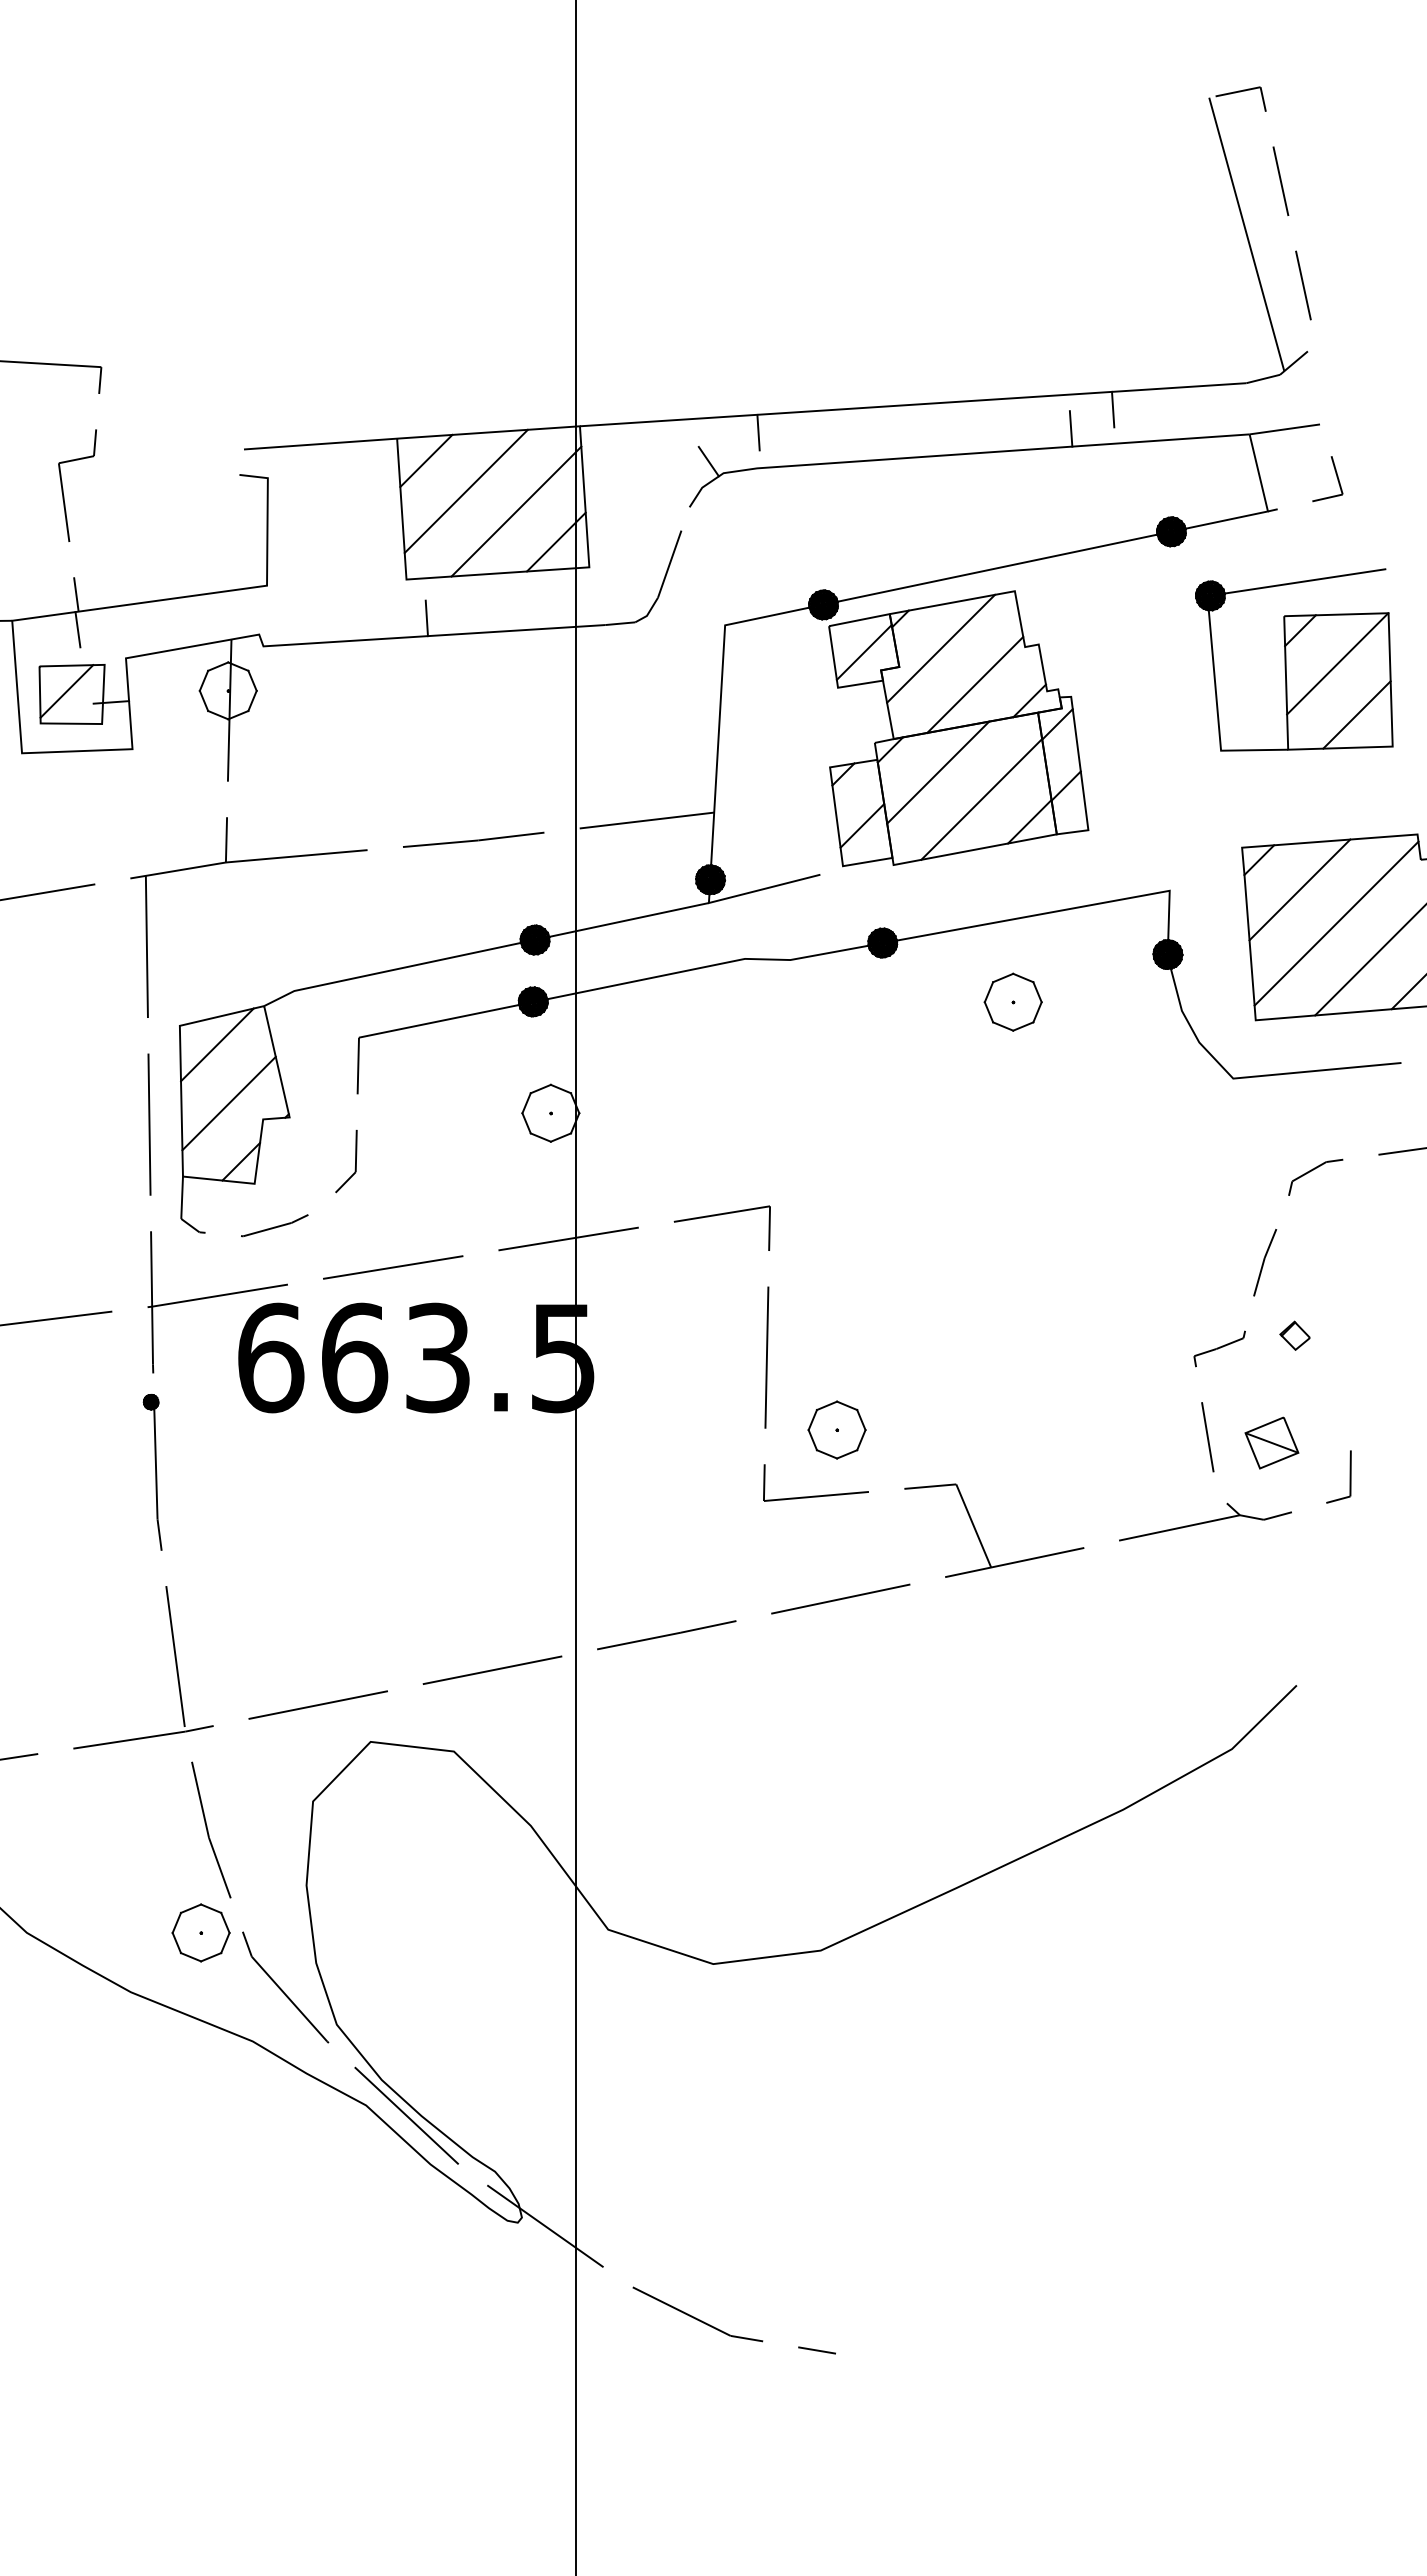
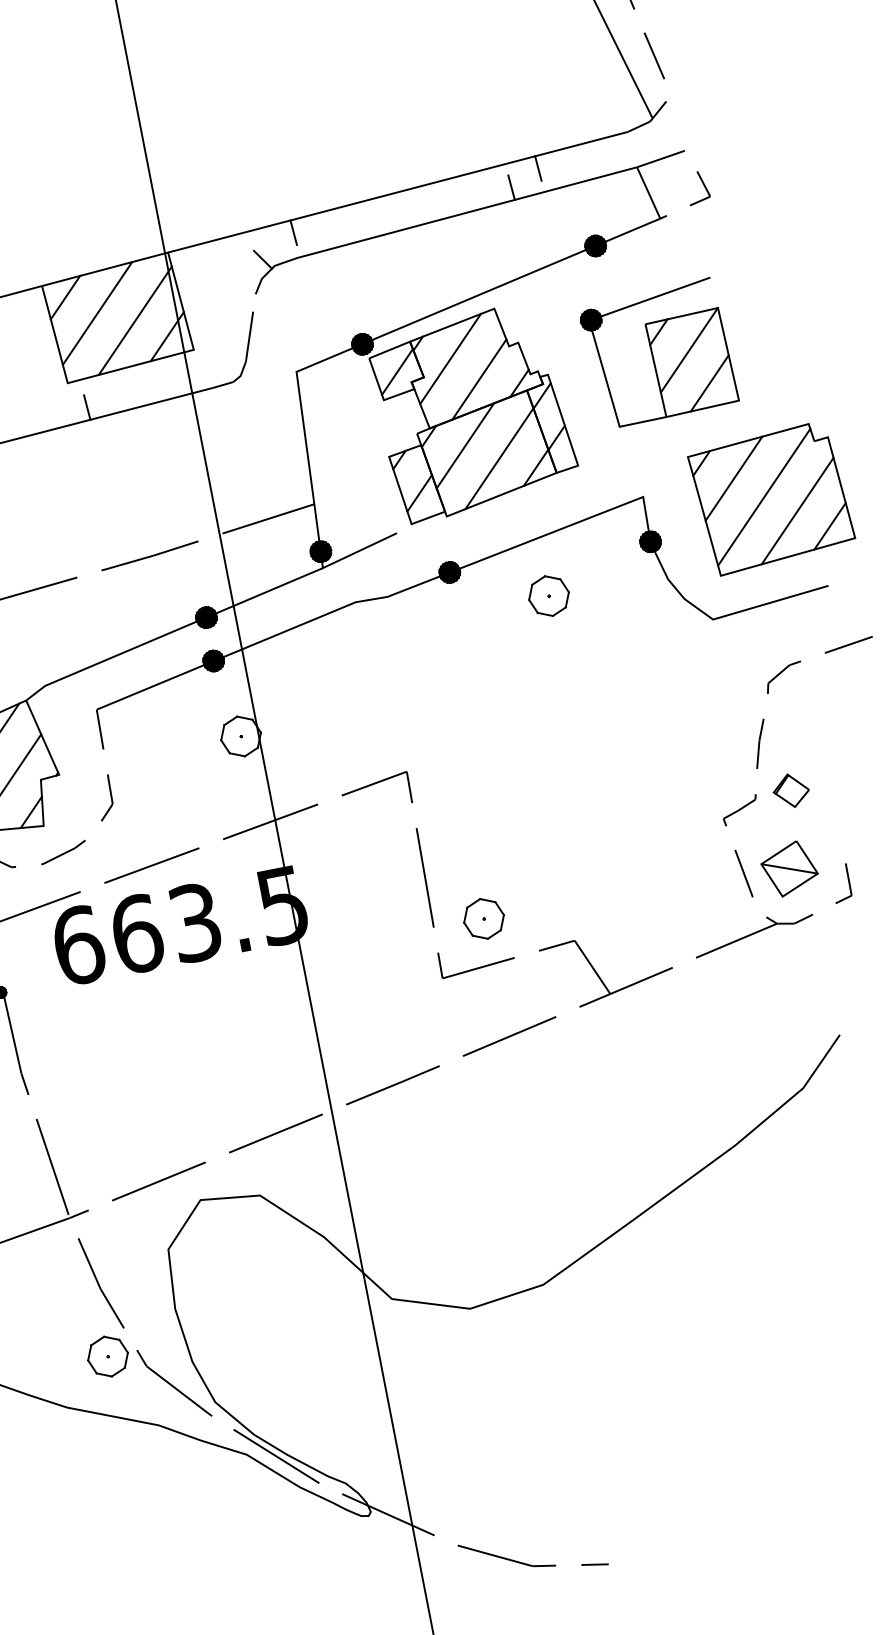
part: (1294, 659) -> (658, 353), moved
part: (1294, 1335) -> (790, 790), size x1.67
part: (1271, 1442) -> (789, 868), size x1.43

